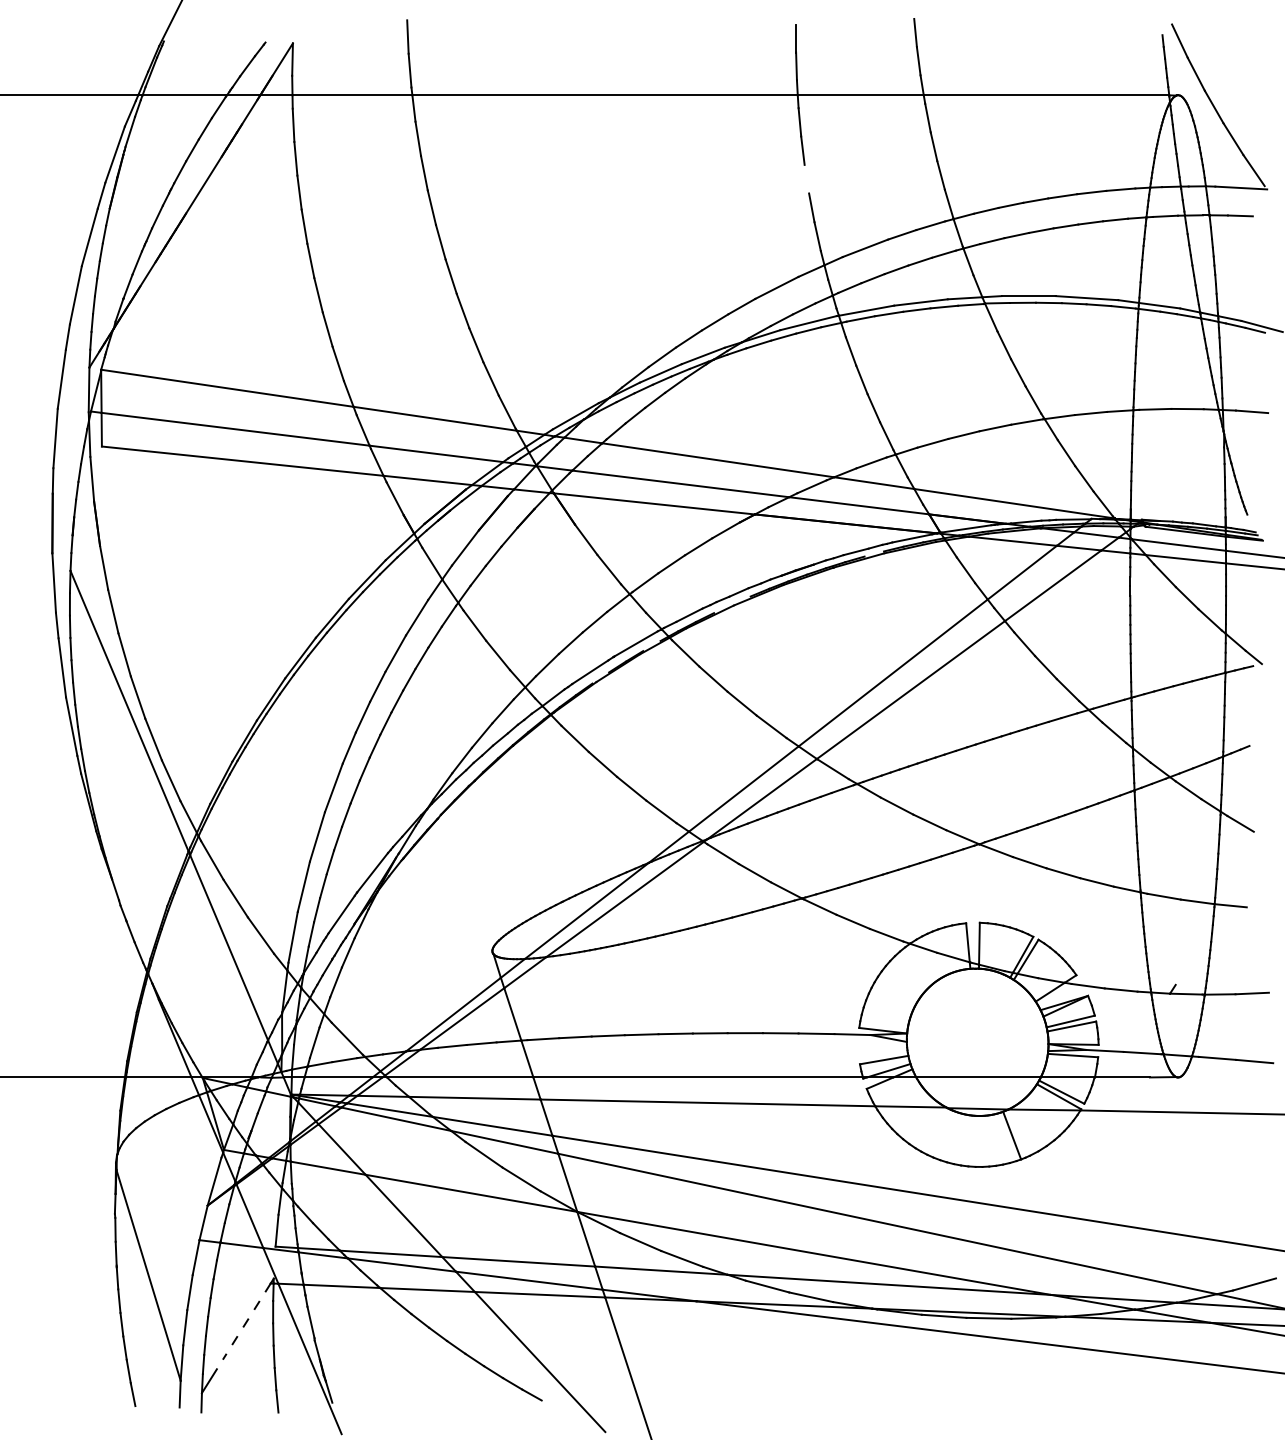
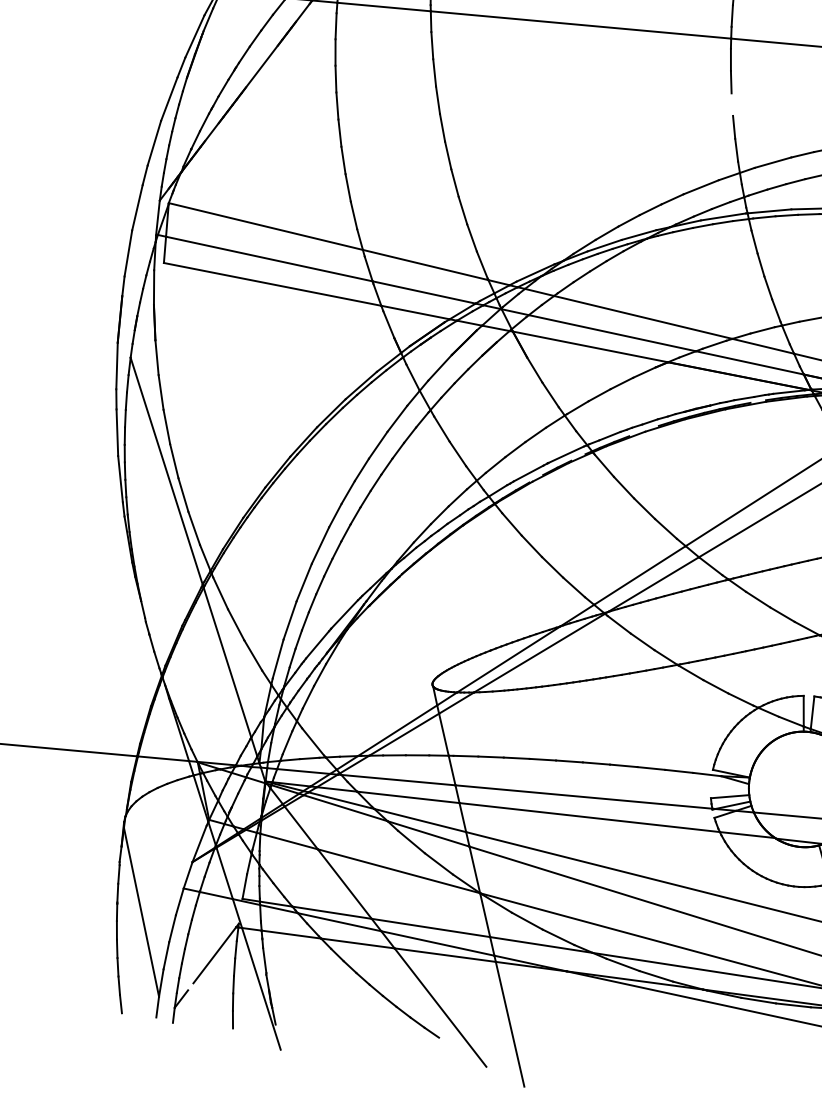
line: (246, 1321) -> (214, 955), dashed -> solid

